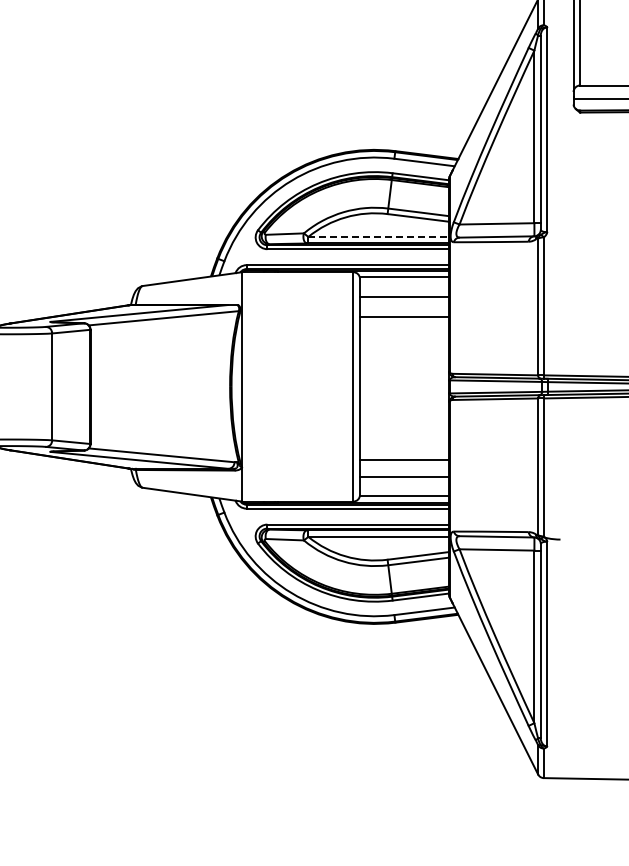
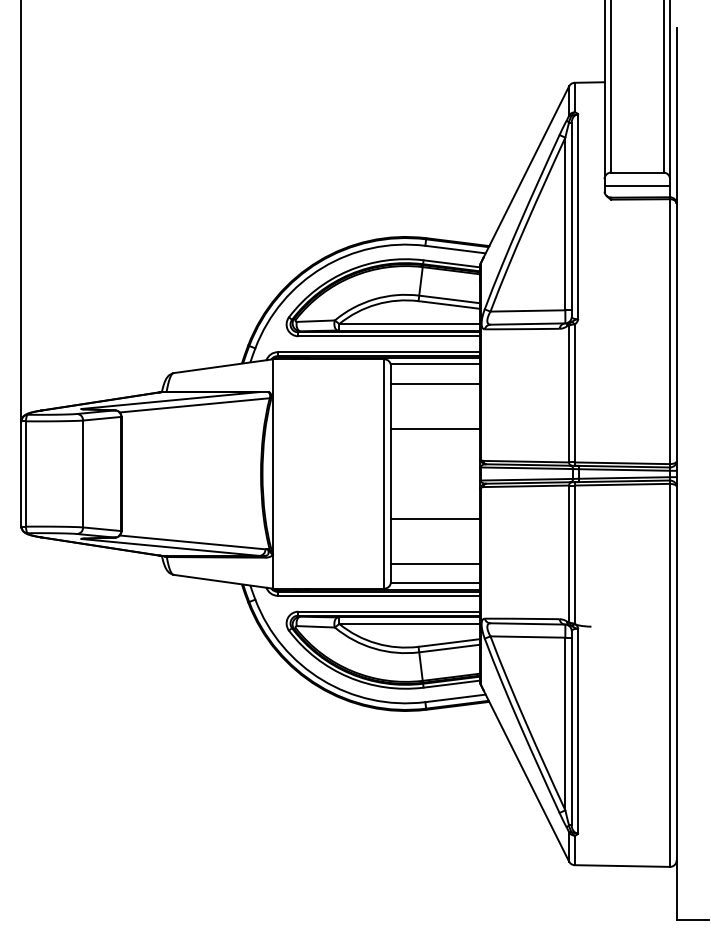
line: (379, 237) -> (410, 324), dashed -> solid
line: (404, 316) -> (435, 428), moved
line: (404, 460) -> (435, 519), moved

